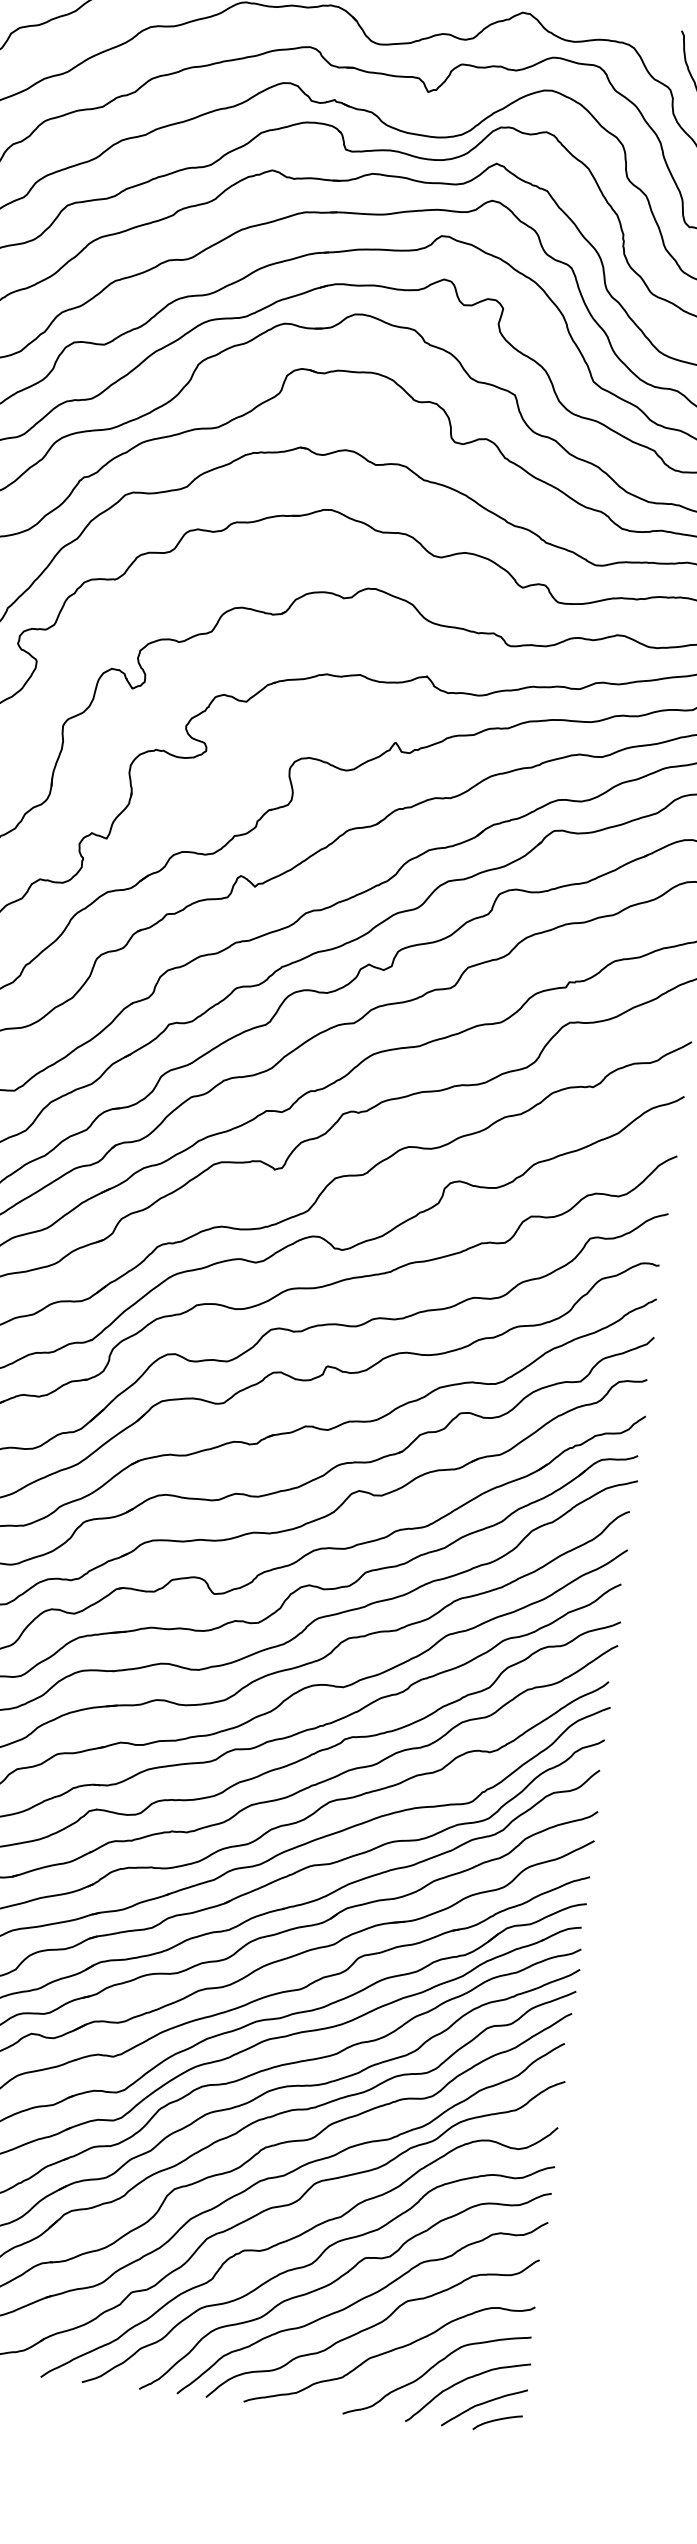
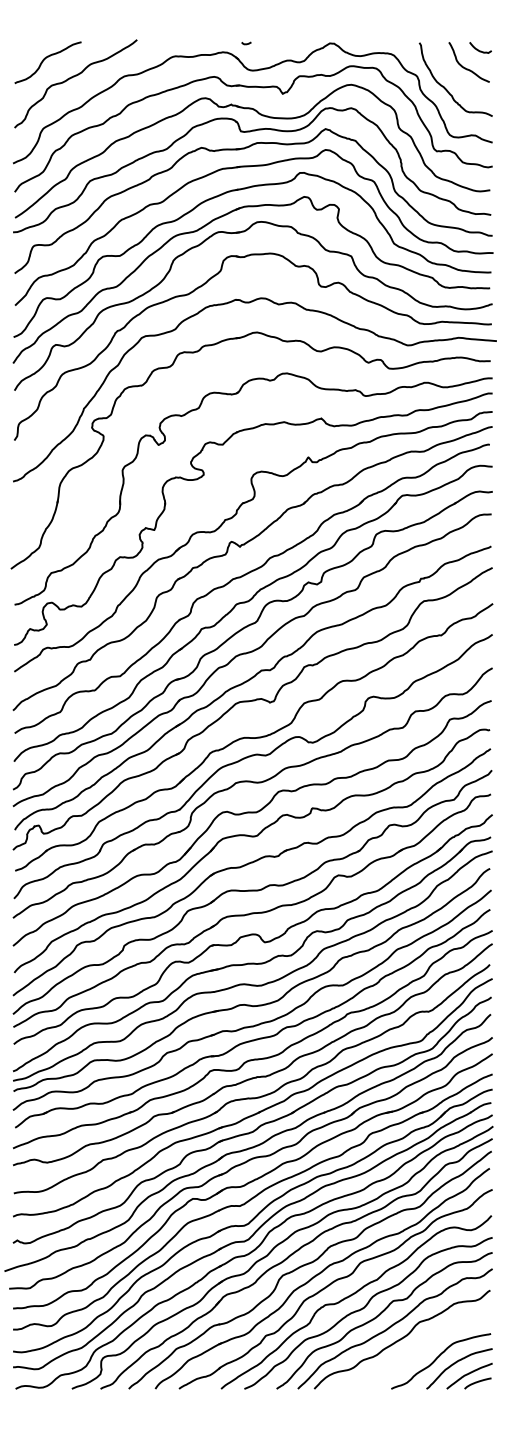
curve: (389, 2353) -> (413, 1352), removed

